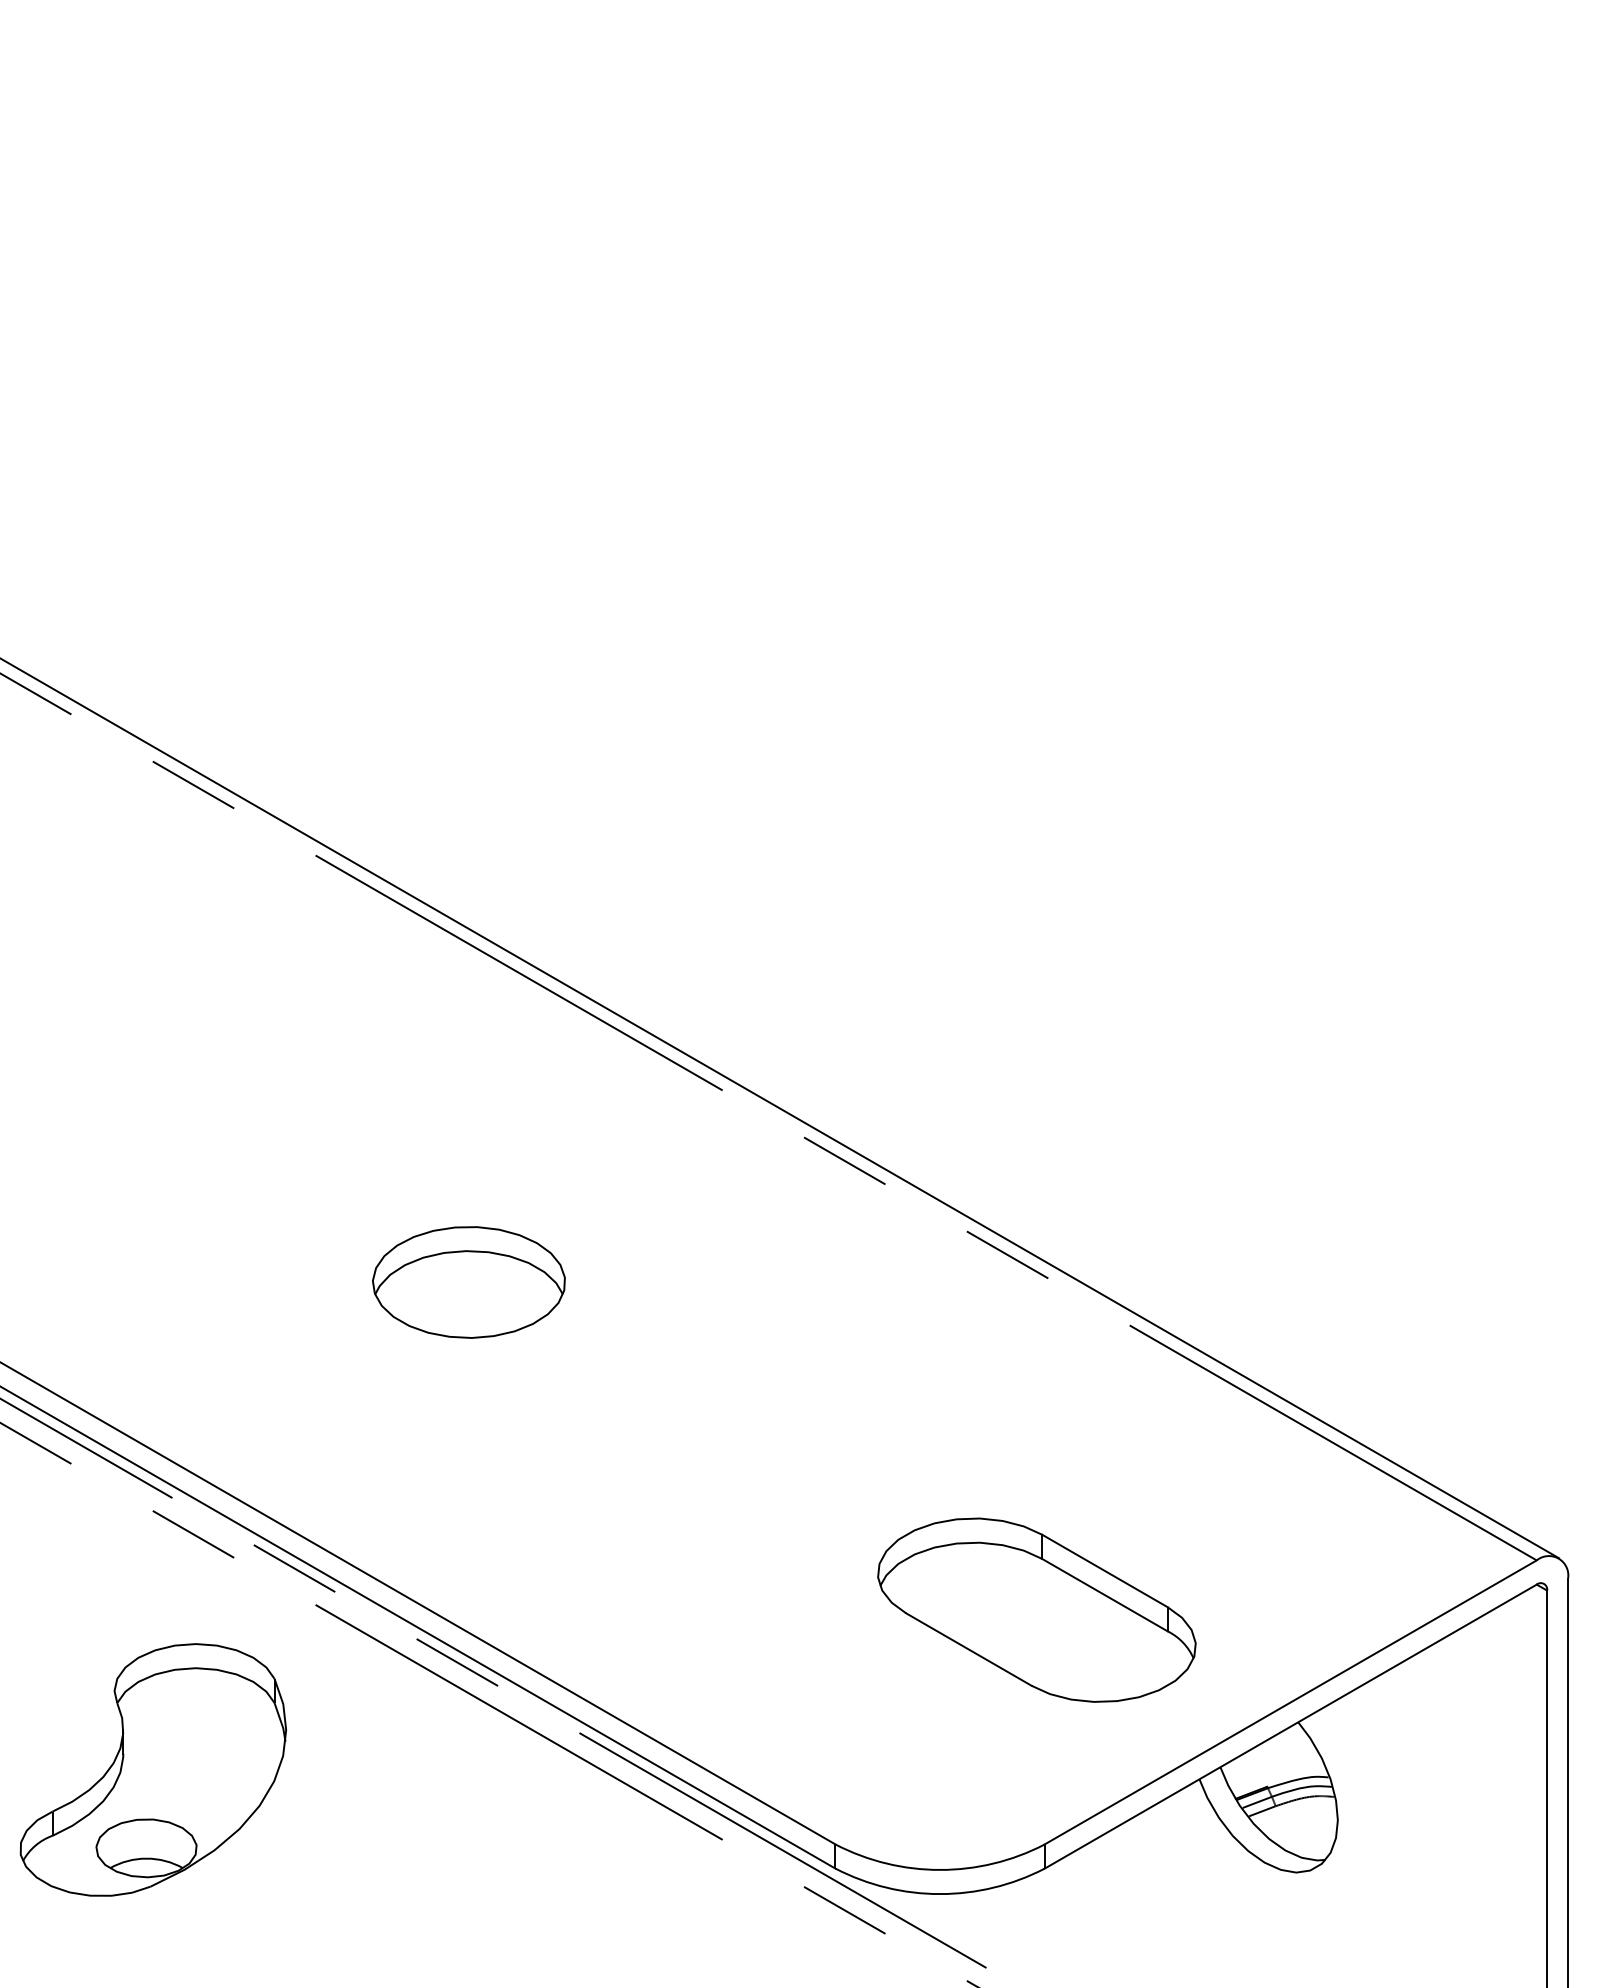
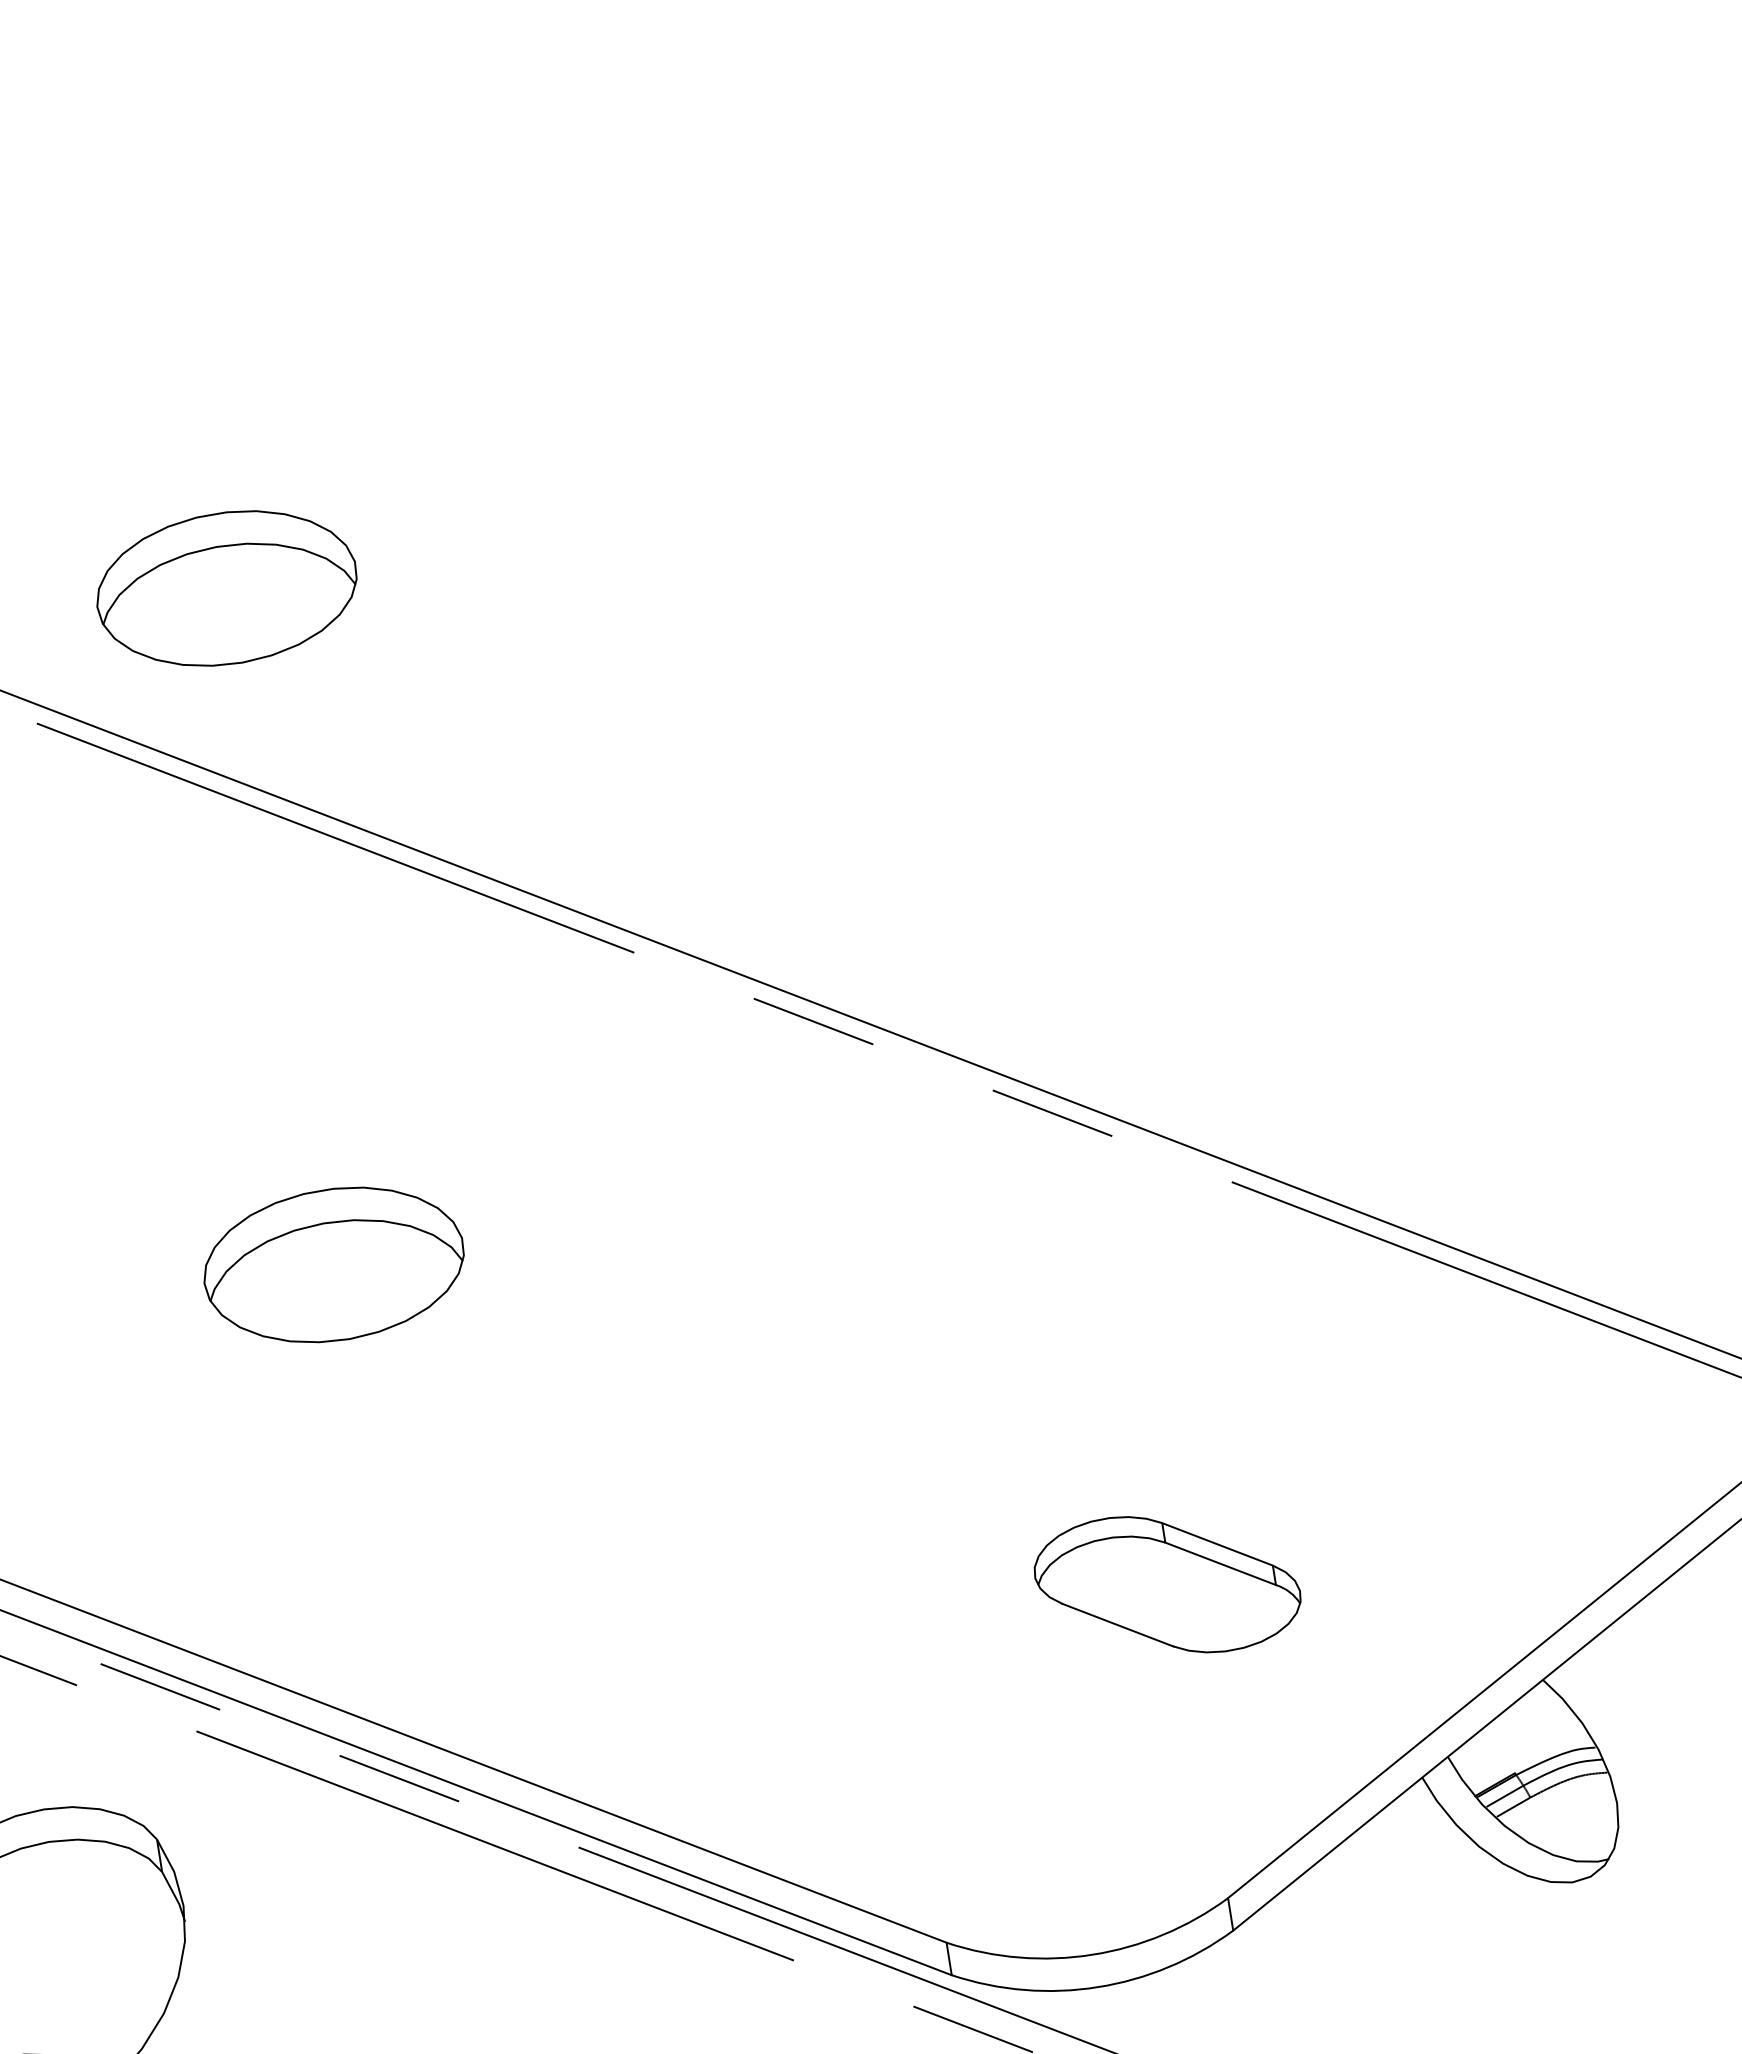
part: (468, 779) -> (226, 588), added
part: (1036, 1609) -> (1166, 1583), size x0.6

